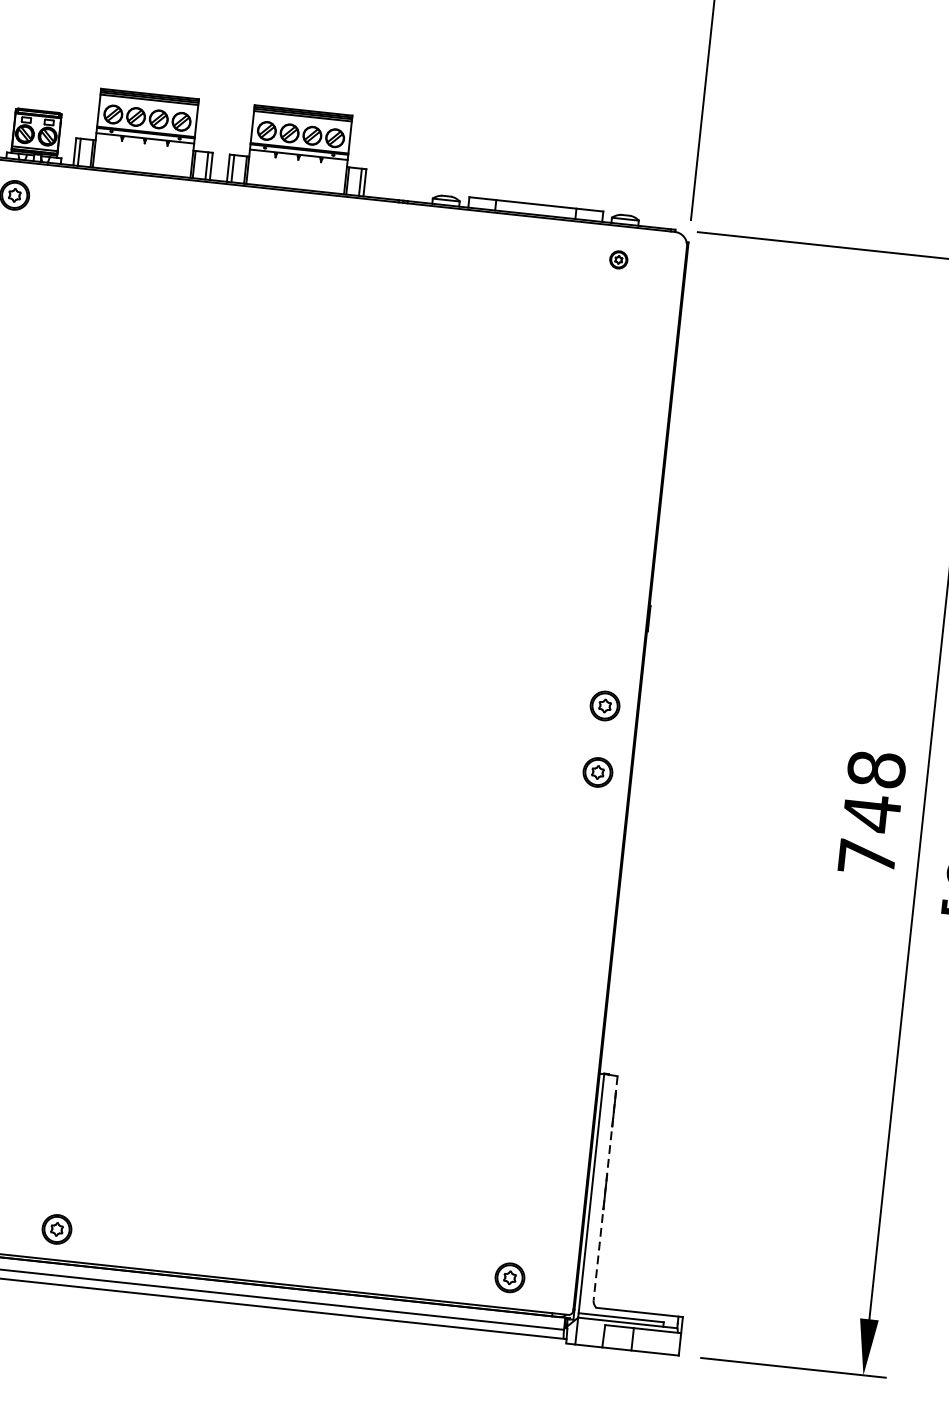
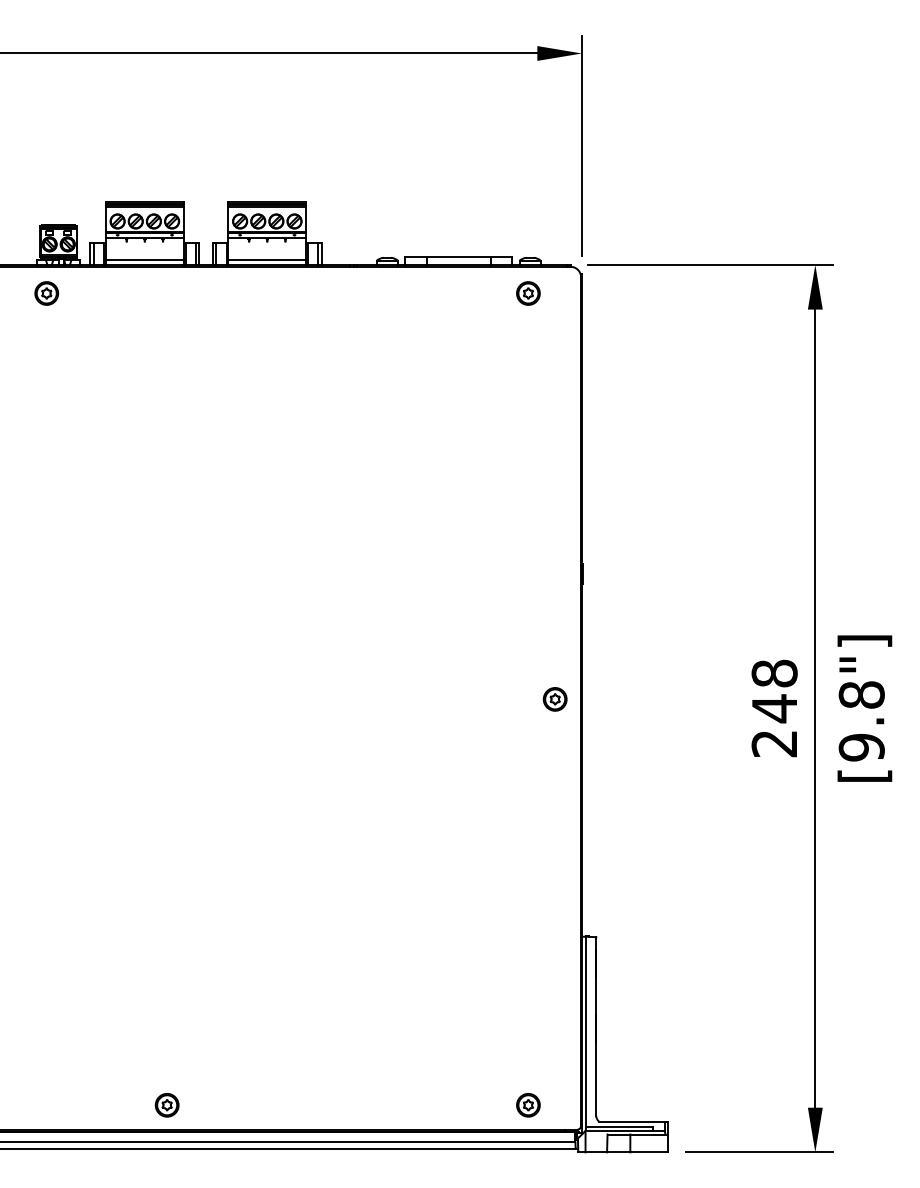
line: (141, 167) -> (144, 260), added
line: (296, 183) -> (267, 260), added
part: (618, 259) -> (528, 293), size x1.67
part: (604, 706) -> (554, 646), removed
text: (865, 857) -> (773, 743), 748 -> 248
line: (605, 1189) -> (596, 1027), dashed -> solid

